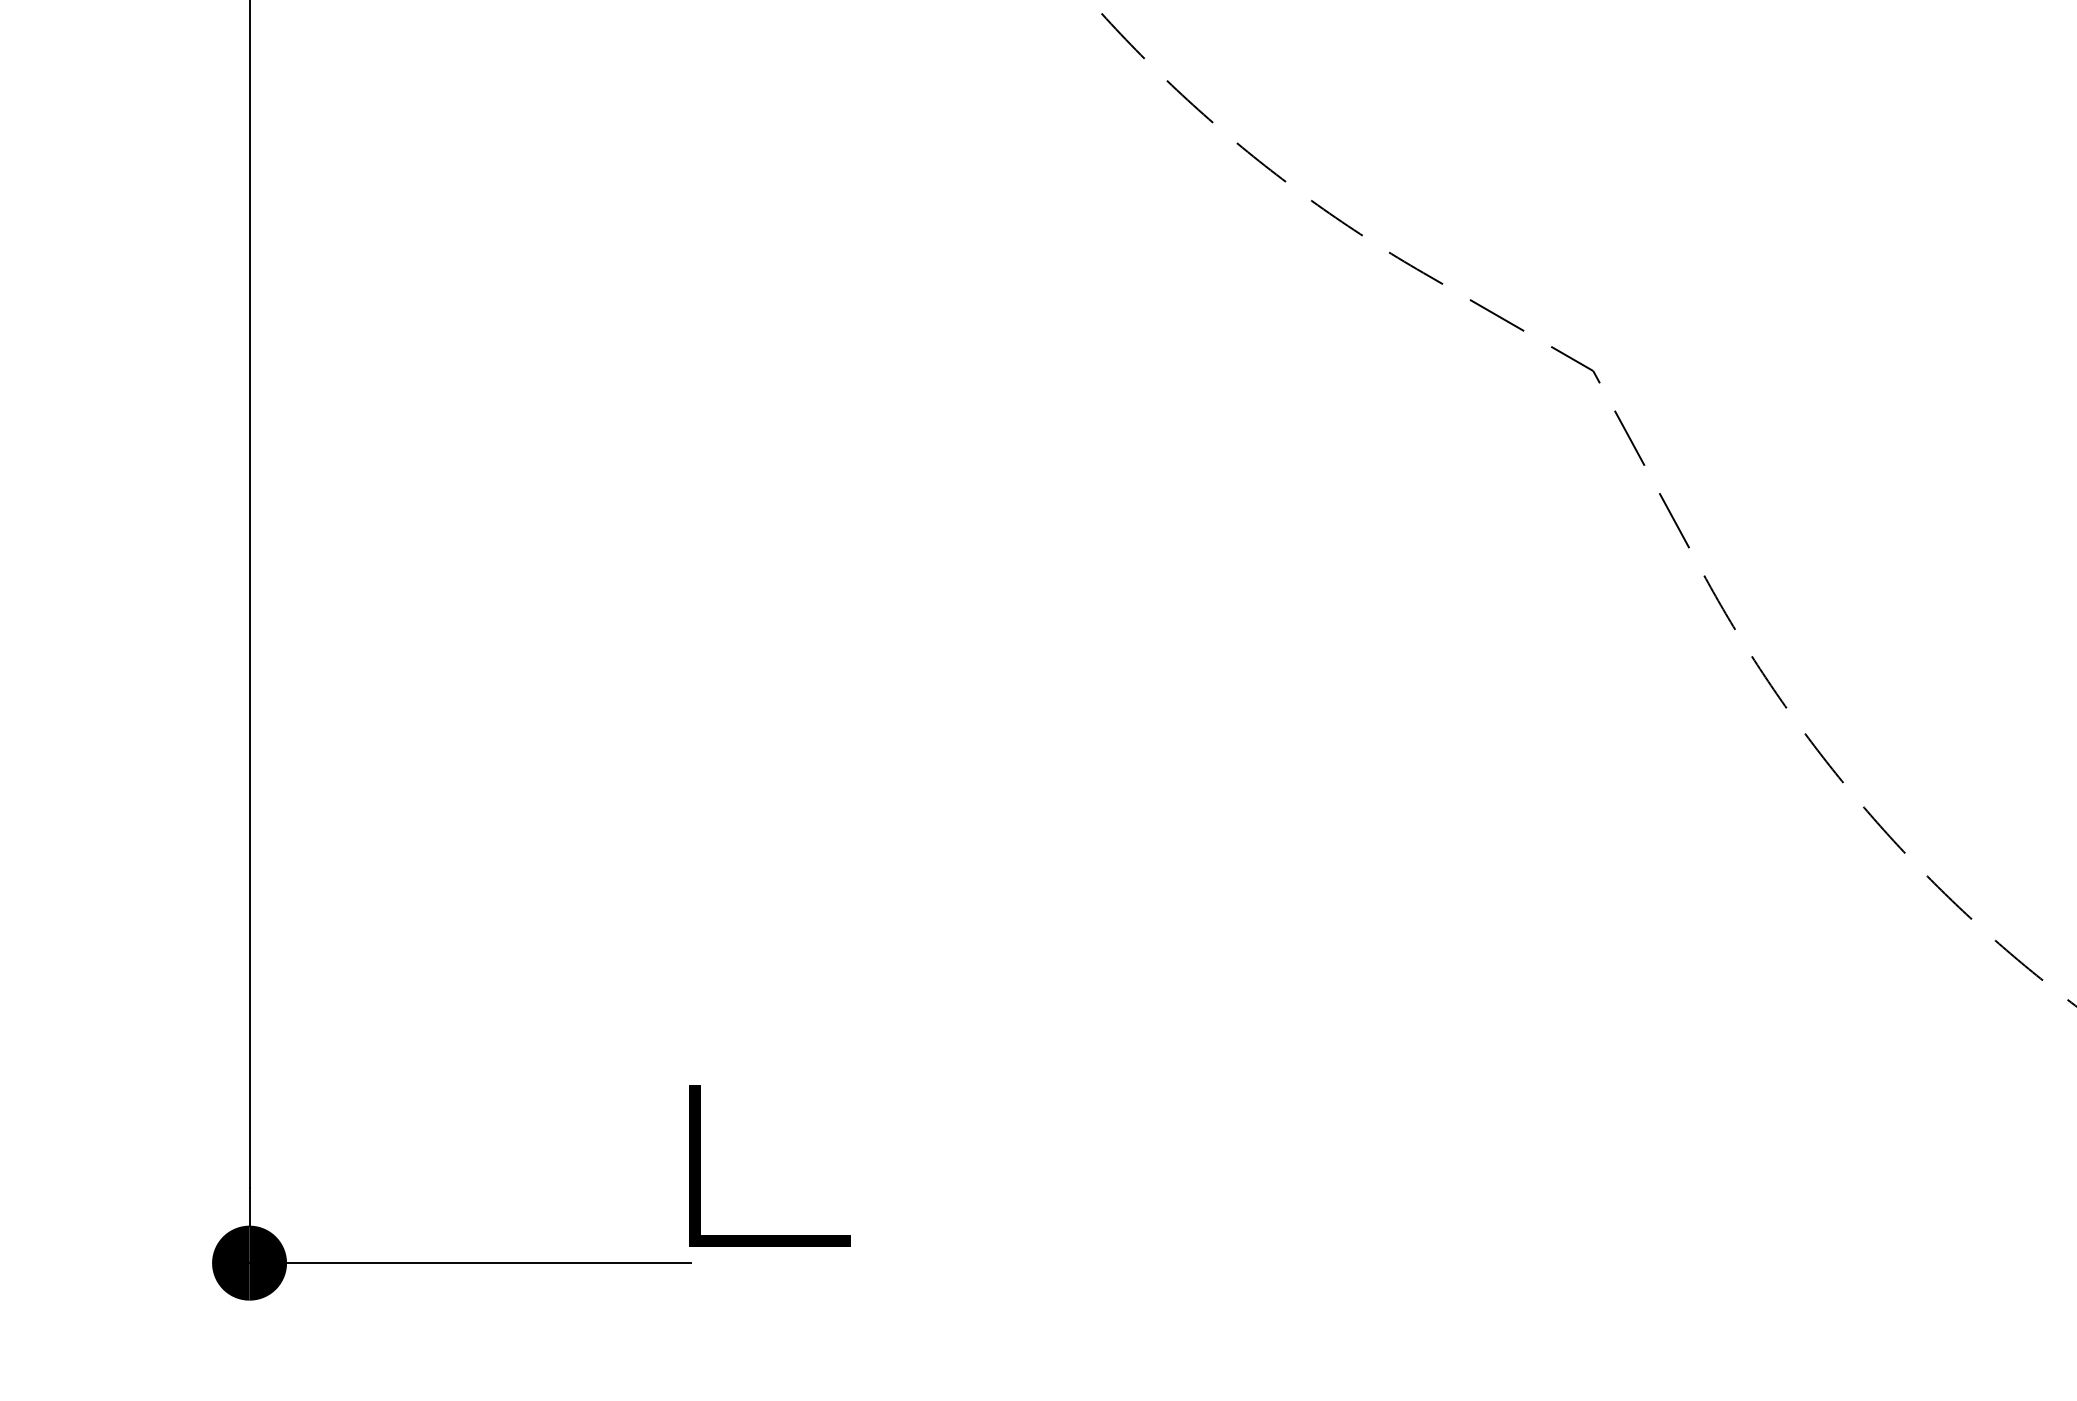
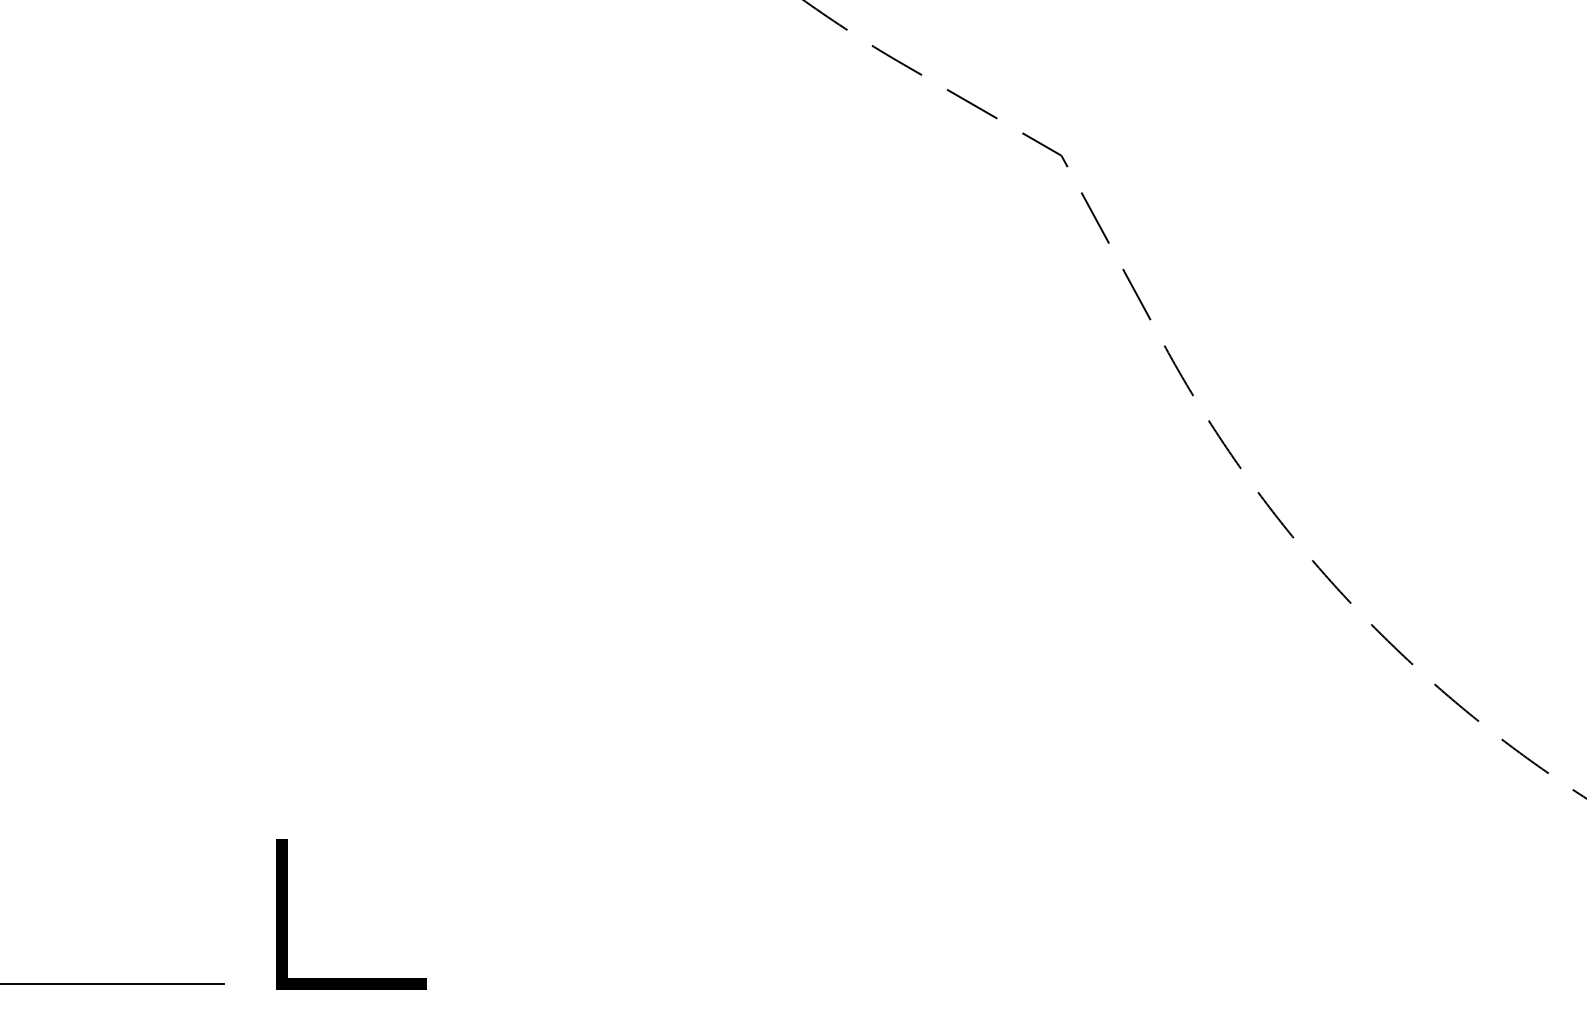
part: (700, 1165) -> (287, 913), moved

